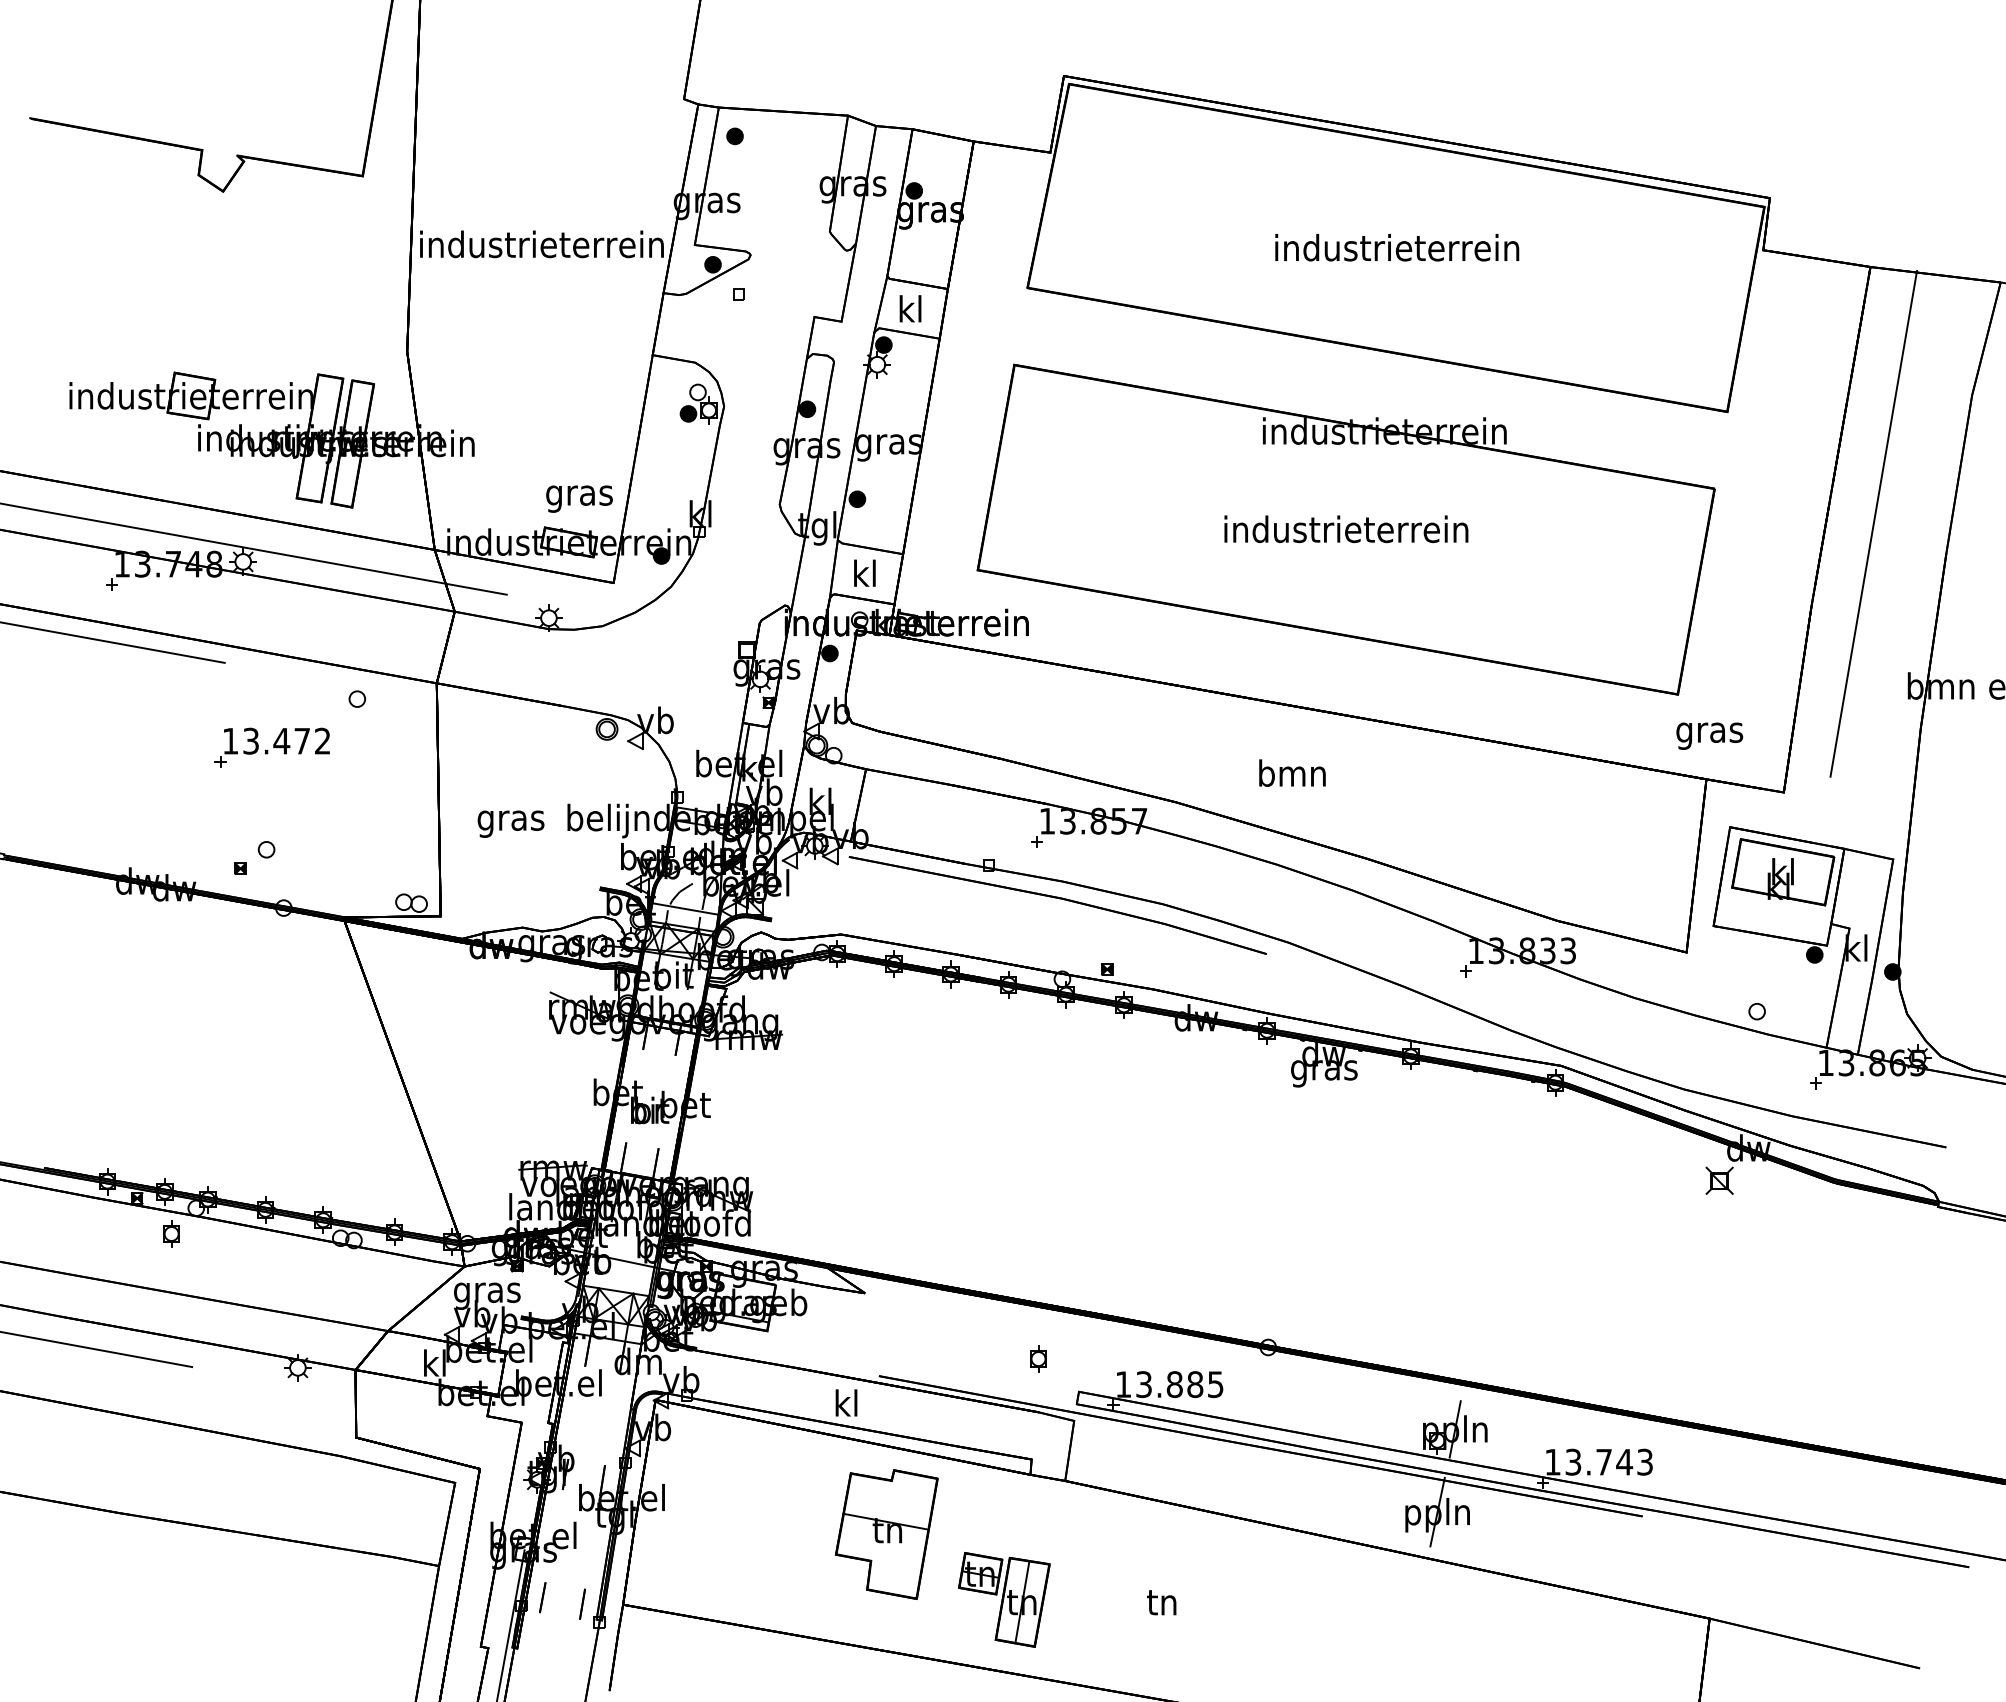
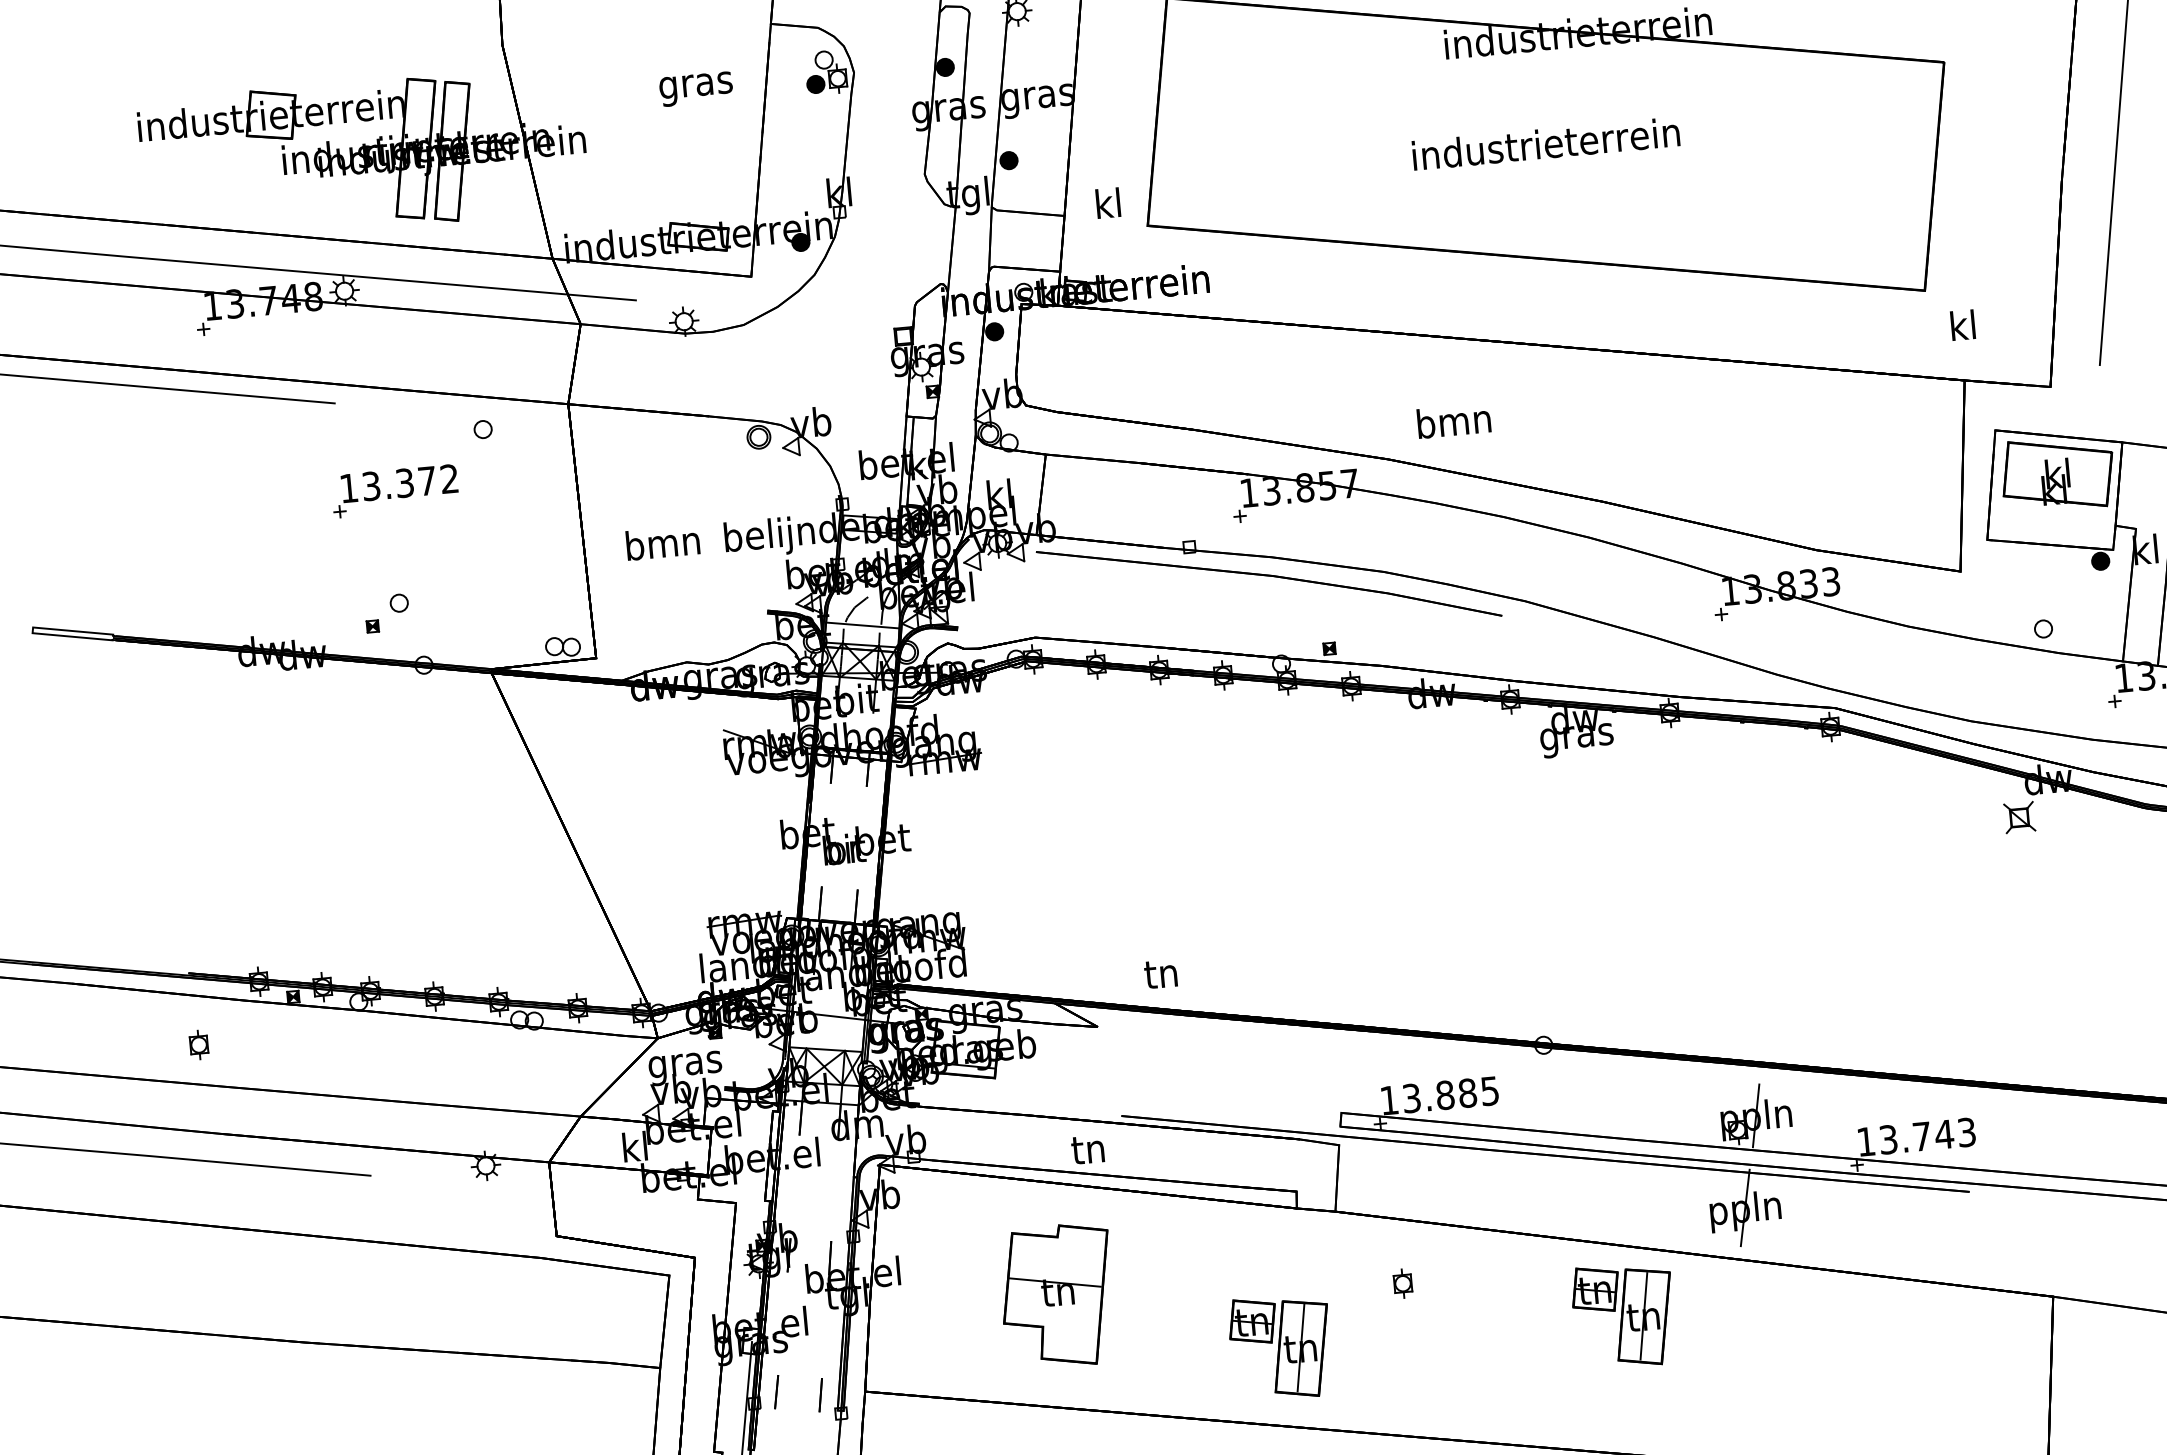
text: (579, 498) -> (696, 88), moved
text: (864, 572) -> (1107, 202), moved
text: (1709, 732) -> (1963, 328), gras -> kl
text: (281, 740) -> (404, 482), 13.472 -> 13.372
text: (1292, 772) -> (1453, 420), moved
text: (510, 820) -> (662, 546), gras -> bmn
part: (171, 1233) -> (198, 1044), moved
part: (1038, 1358) -> (1402, 1283), moved
text: (845, 1402) -> (1087, 1148), kl -> tn
part: (886, 1534) -> (1057, 1296), moved
part: (1318, 1599) -> (1624, 1315), added
text: (1161, 1602) -> (1160, 974), moved

